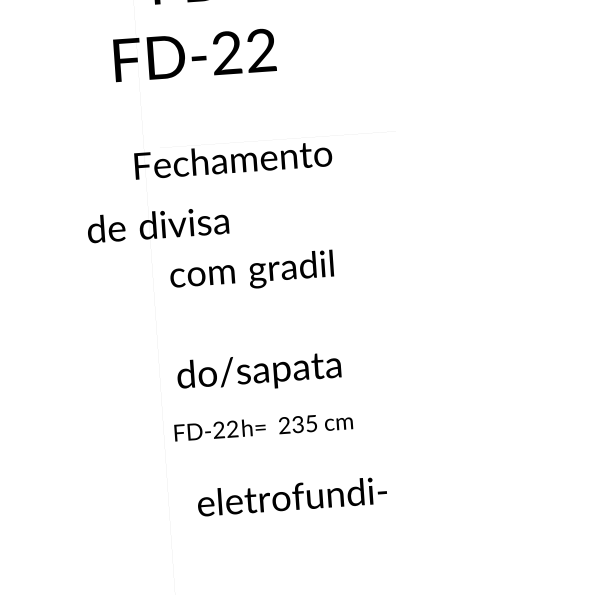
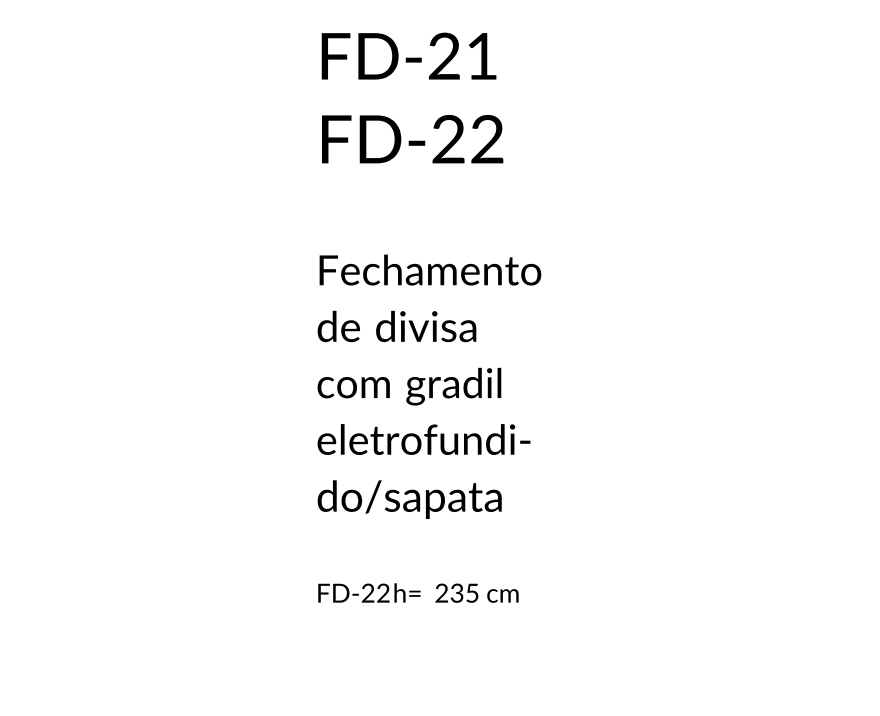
text: (194, 55) -> (412, 139), moved
text: (233, 158) -> (430, 269), moved
text: (157, 224) -> (396, 326), moved
text: (263, 426) -> (418, 592), moved
text: (291, 496) -> (423, 439), moved

